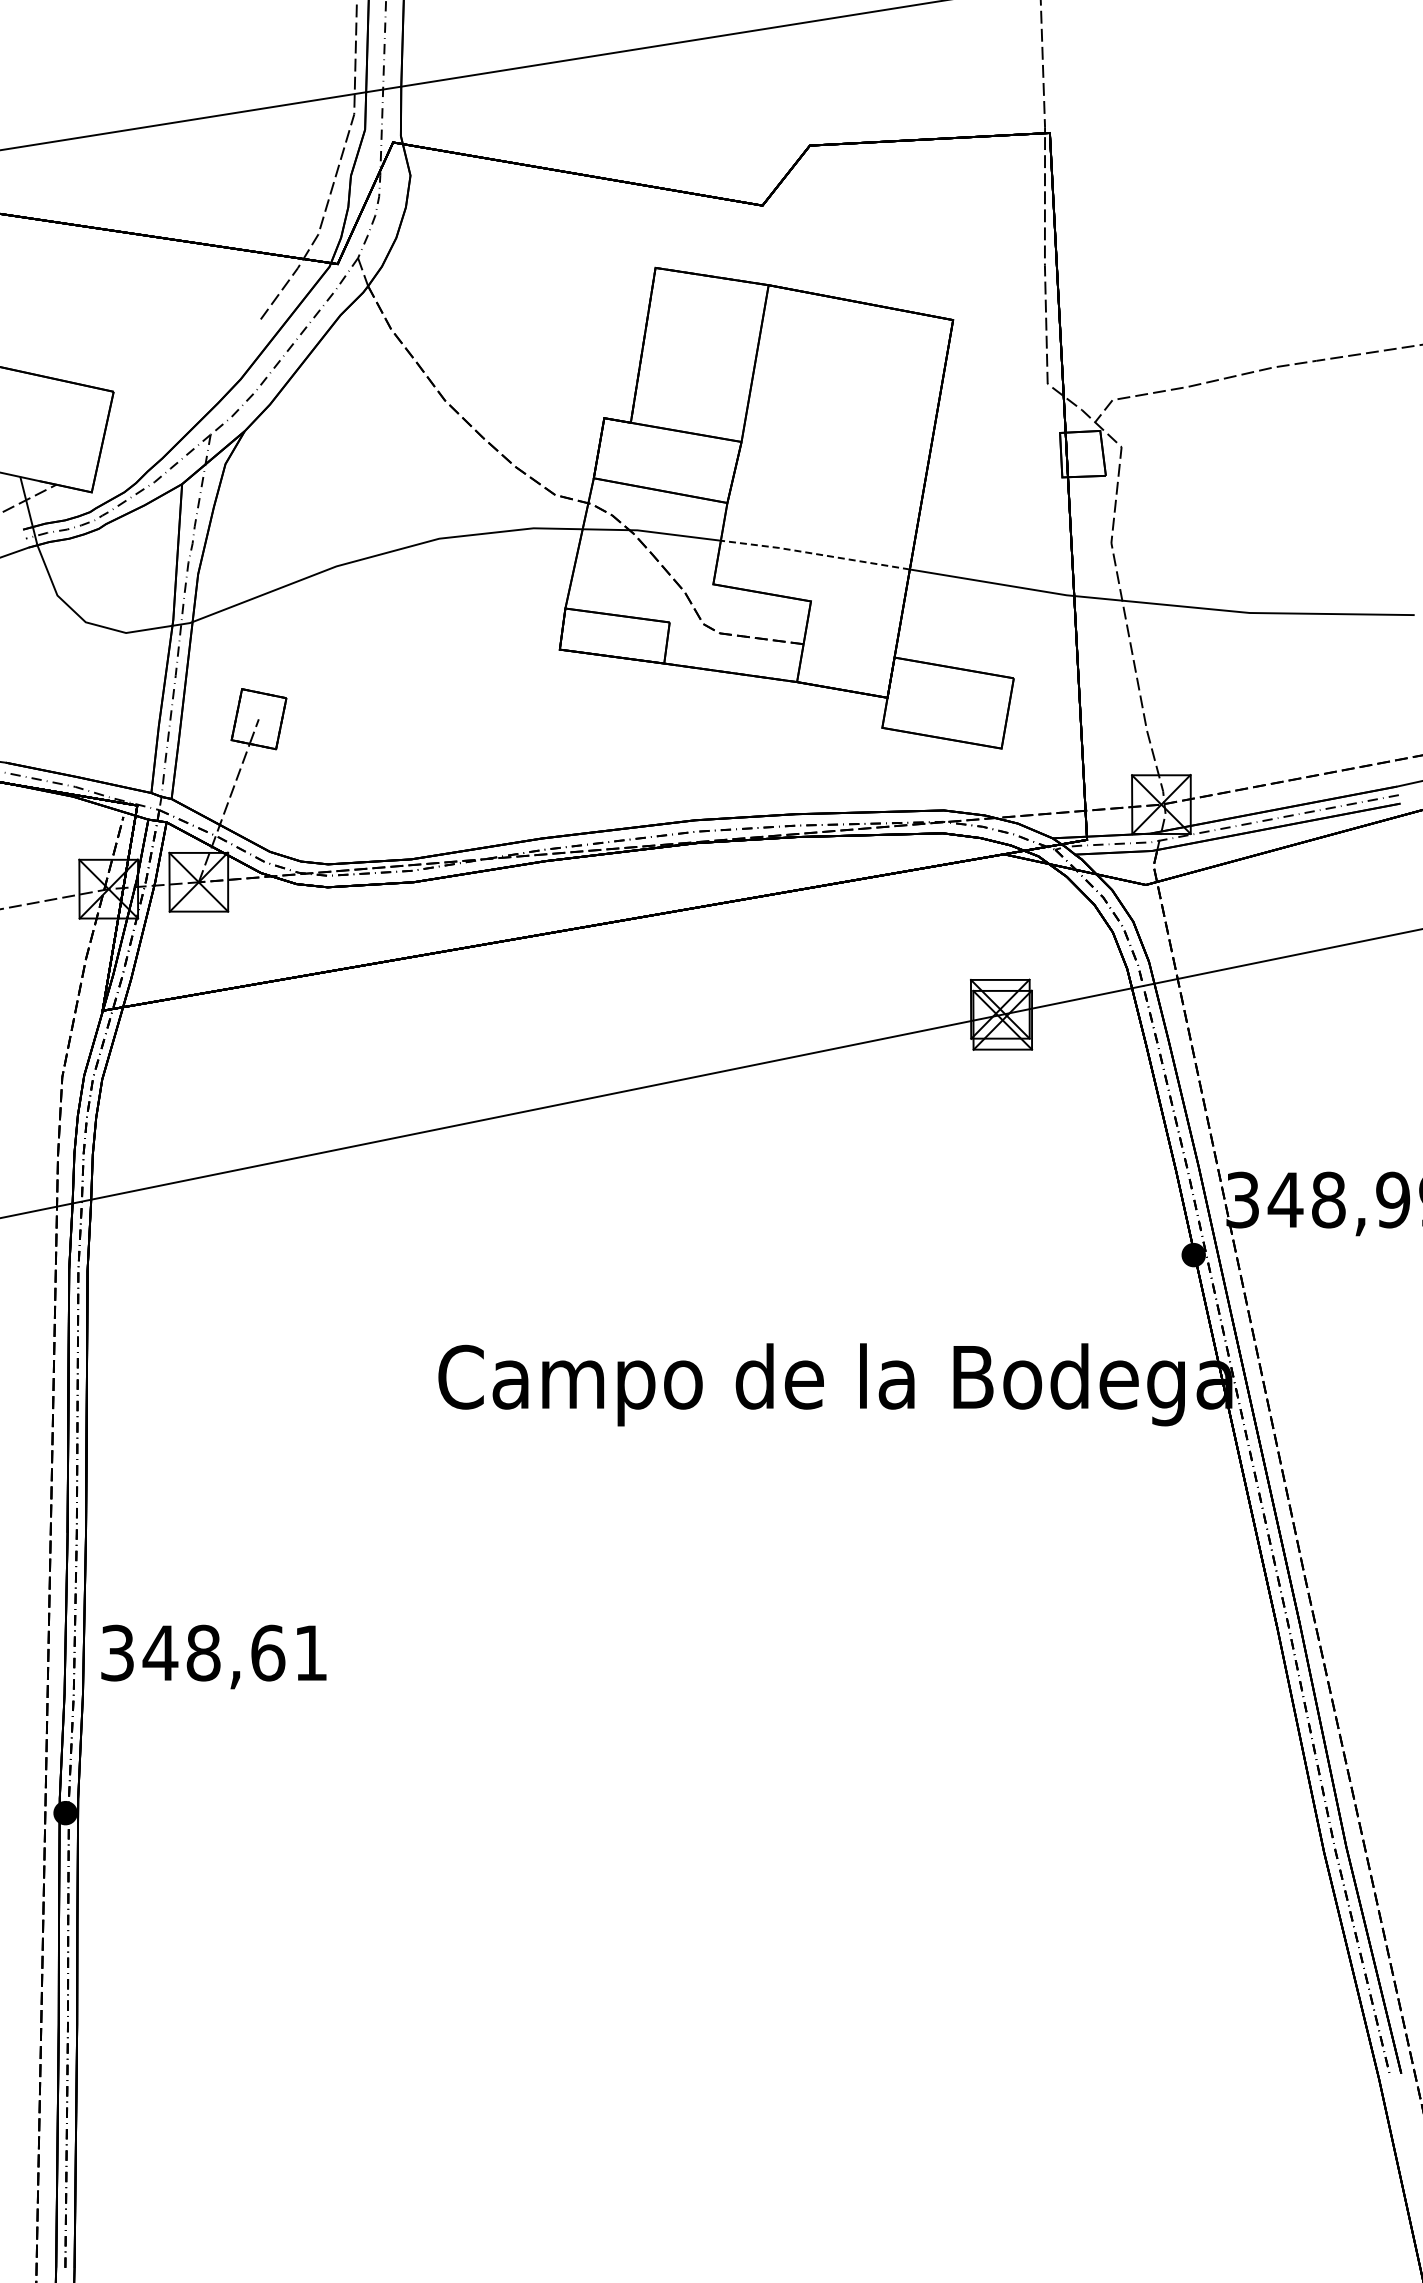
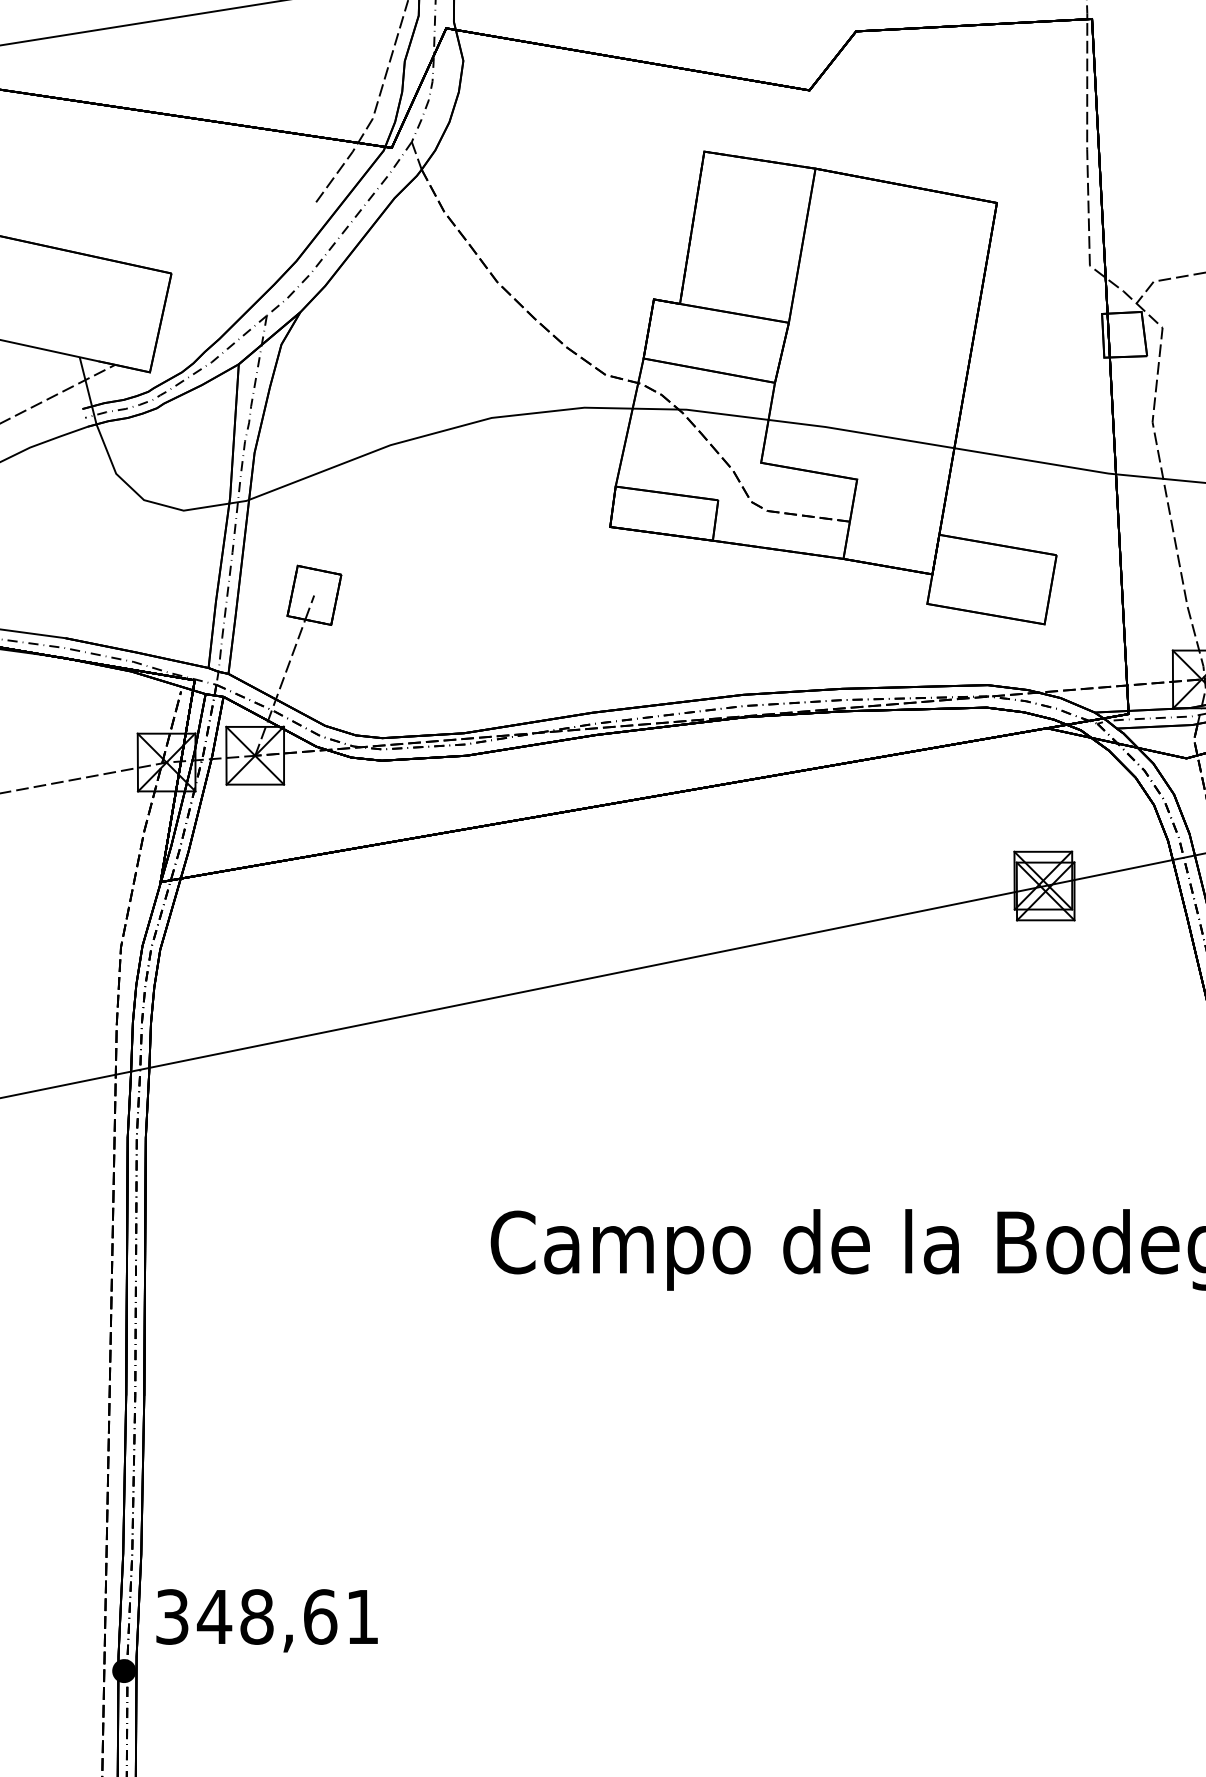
line: (814, 553) -> (860, 432), dashed -> solid
text: (213, 1656) -> (266, 1620), moved

